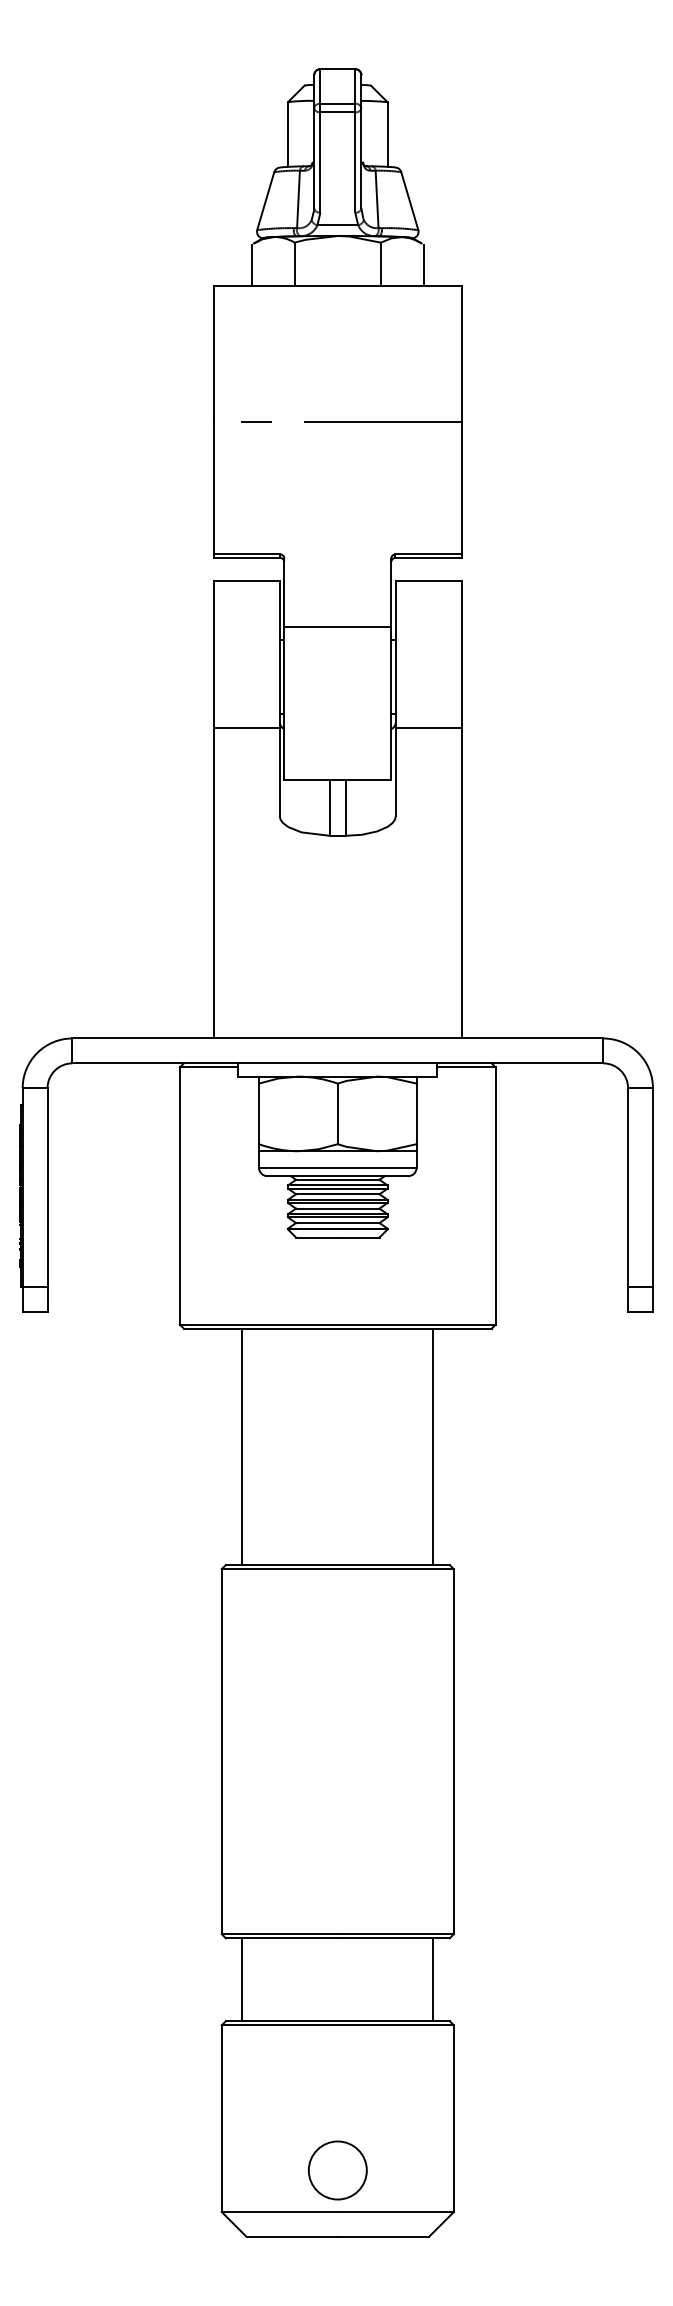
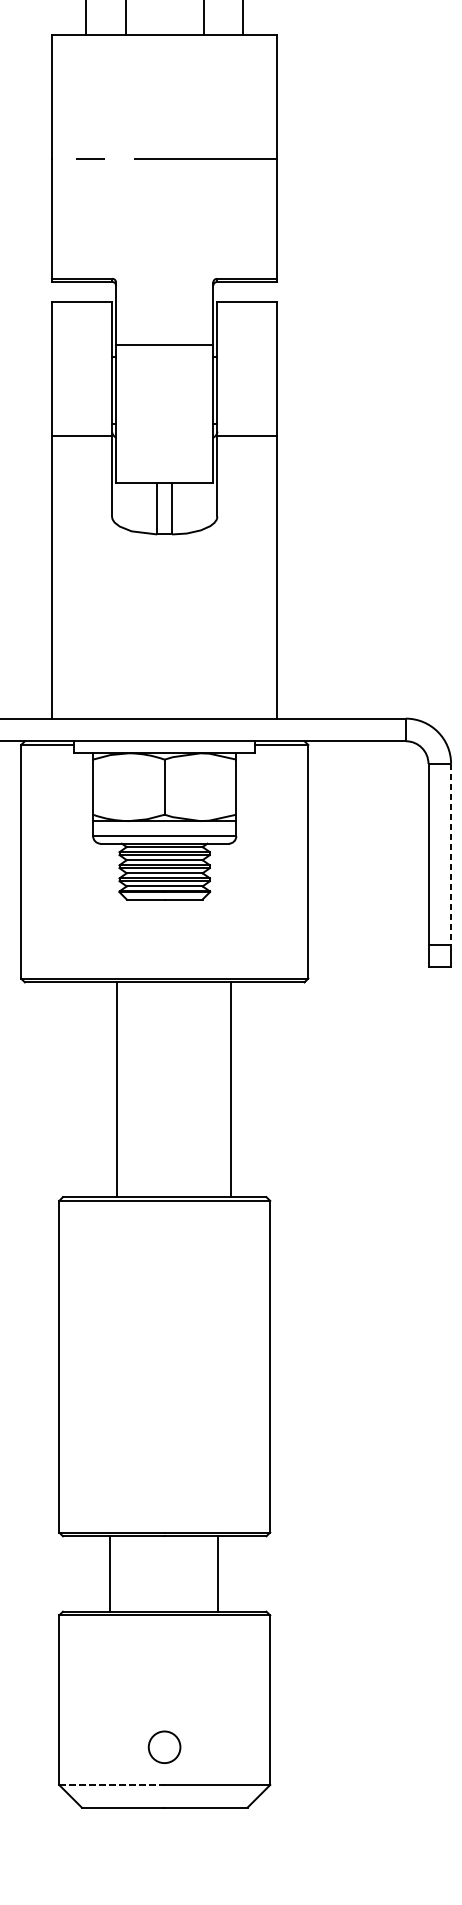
line: (652, 1187) -> (450, 854), solid -> dashed
line: (242, 1446) -> (117, 1089), moved
line: (433, 1446) -> (230, 1089), moved
line: (242, 1979) -> (109, 1573), moved
line: (433, 1979) -> (218, 1573), moved
circle: (337, 2170) -> (164, 1747), size x0.6
line: (280, 2211) -> (112, 1784), solid -> dashed

